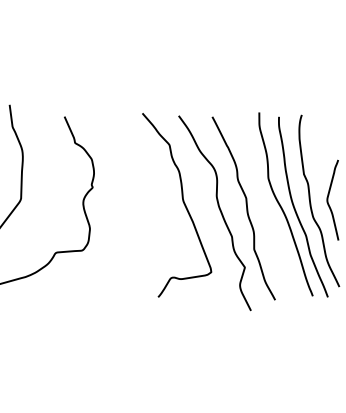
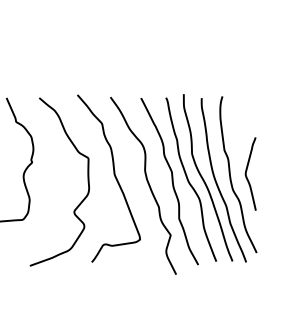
curve: (265, 207) -> (189, 180), added
curve: (153, 208) -> (87, 181), added

